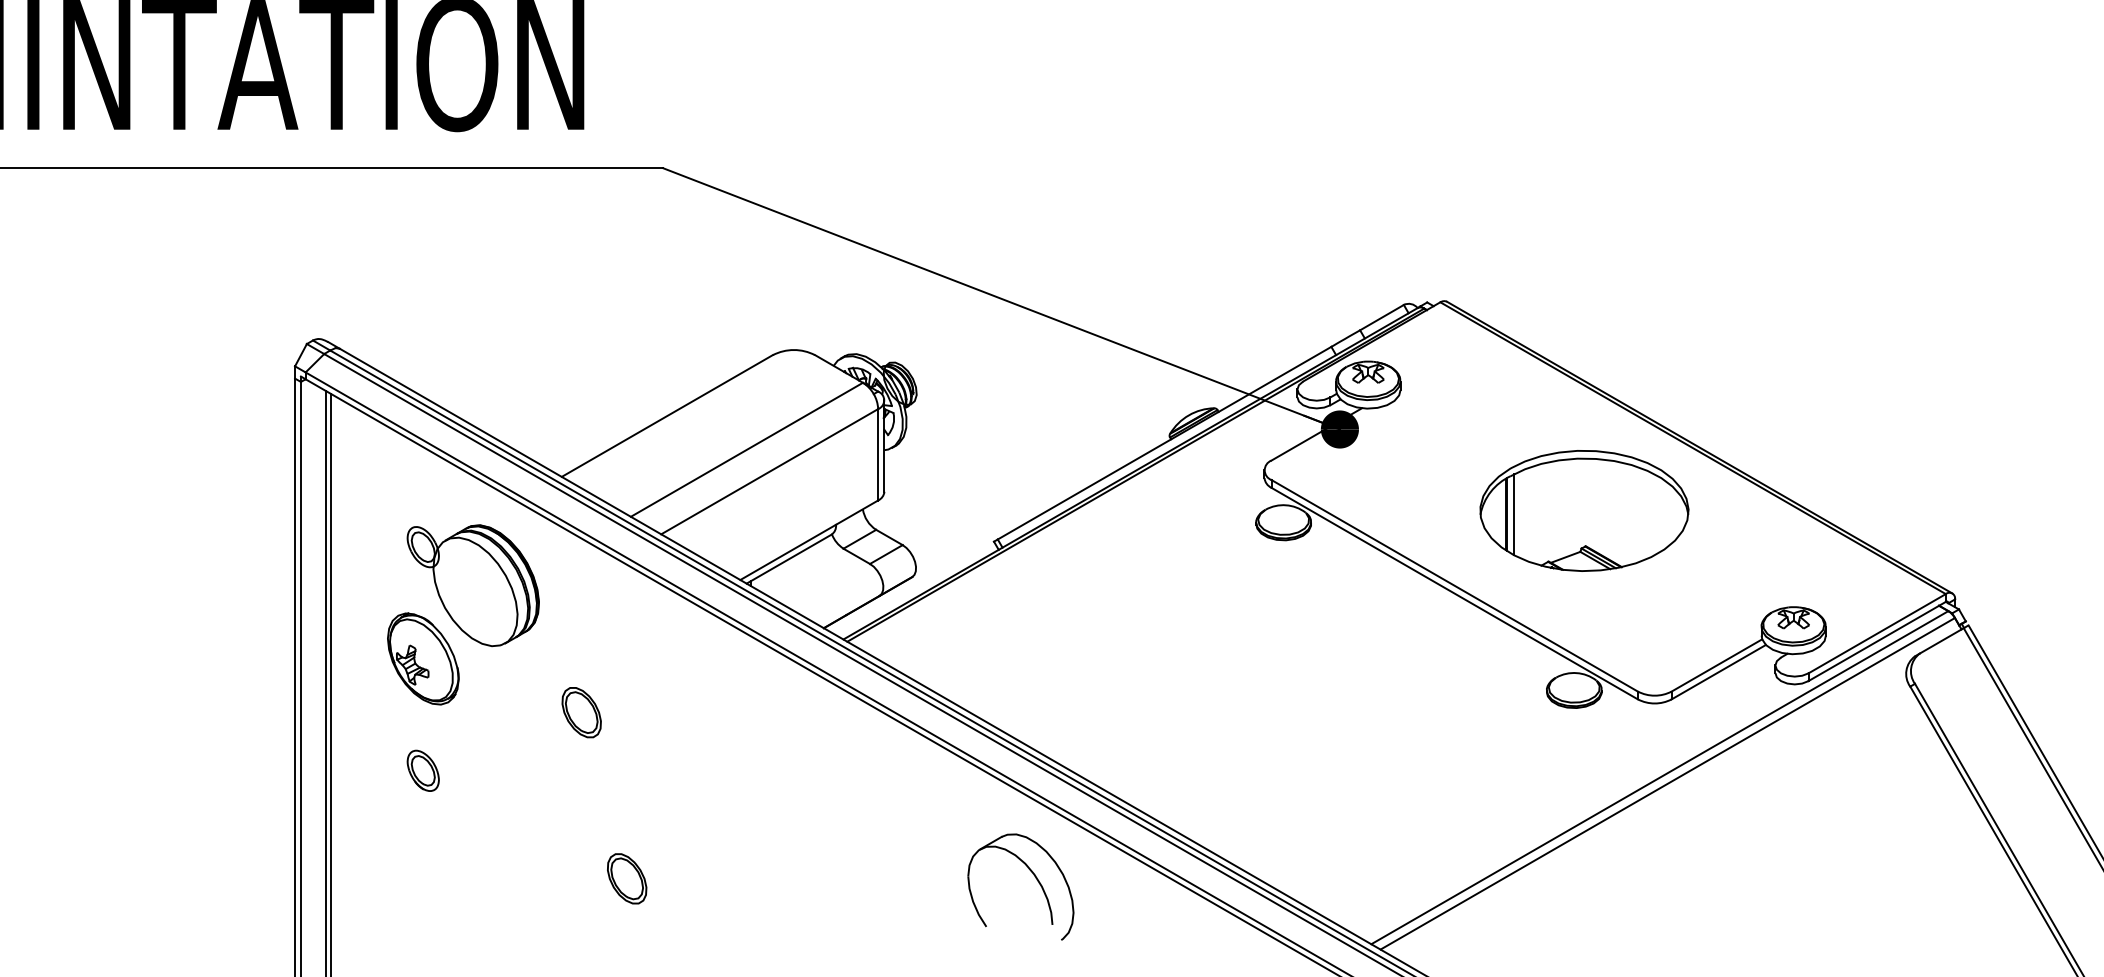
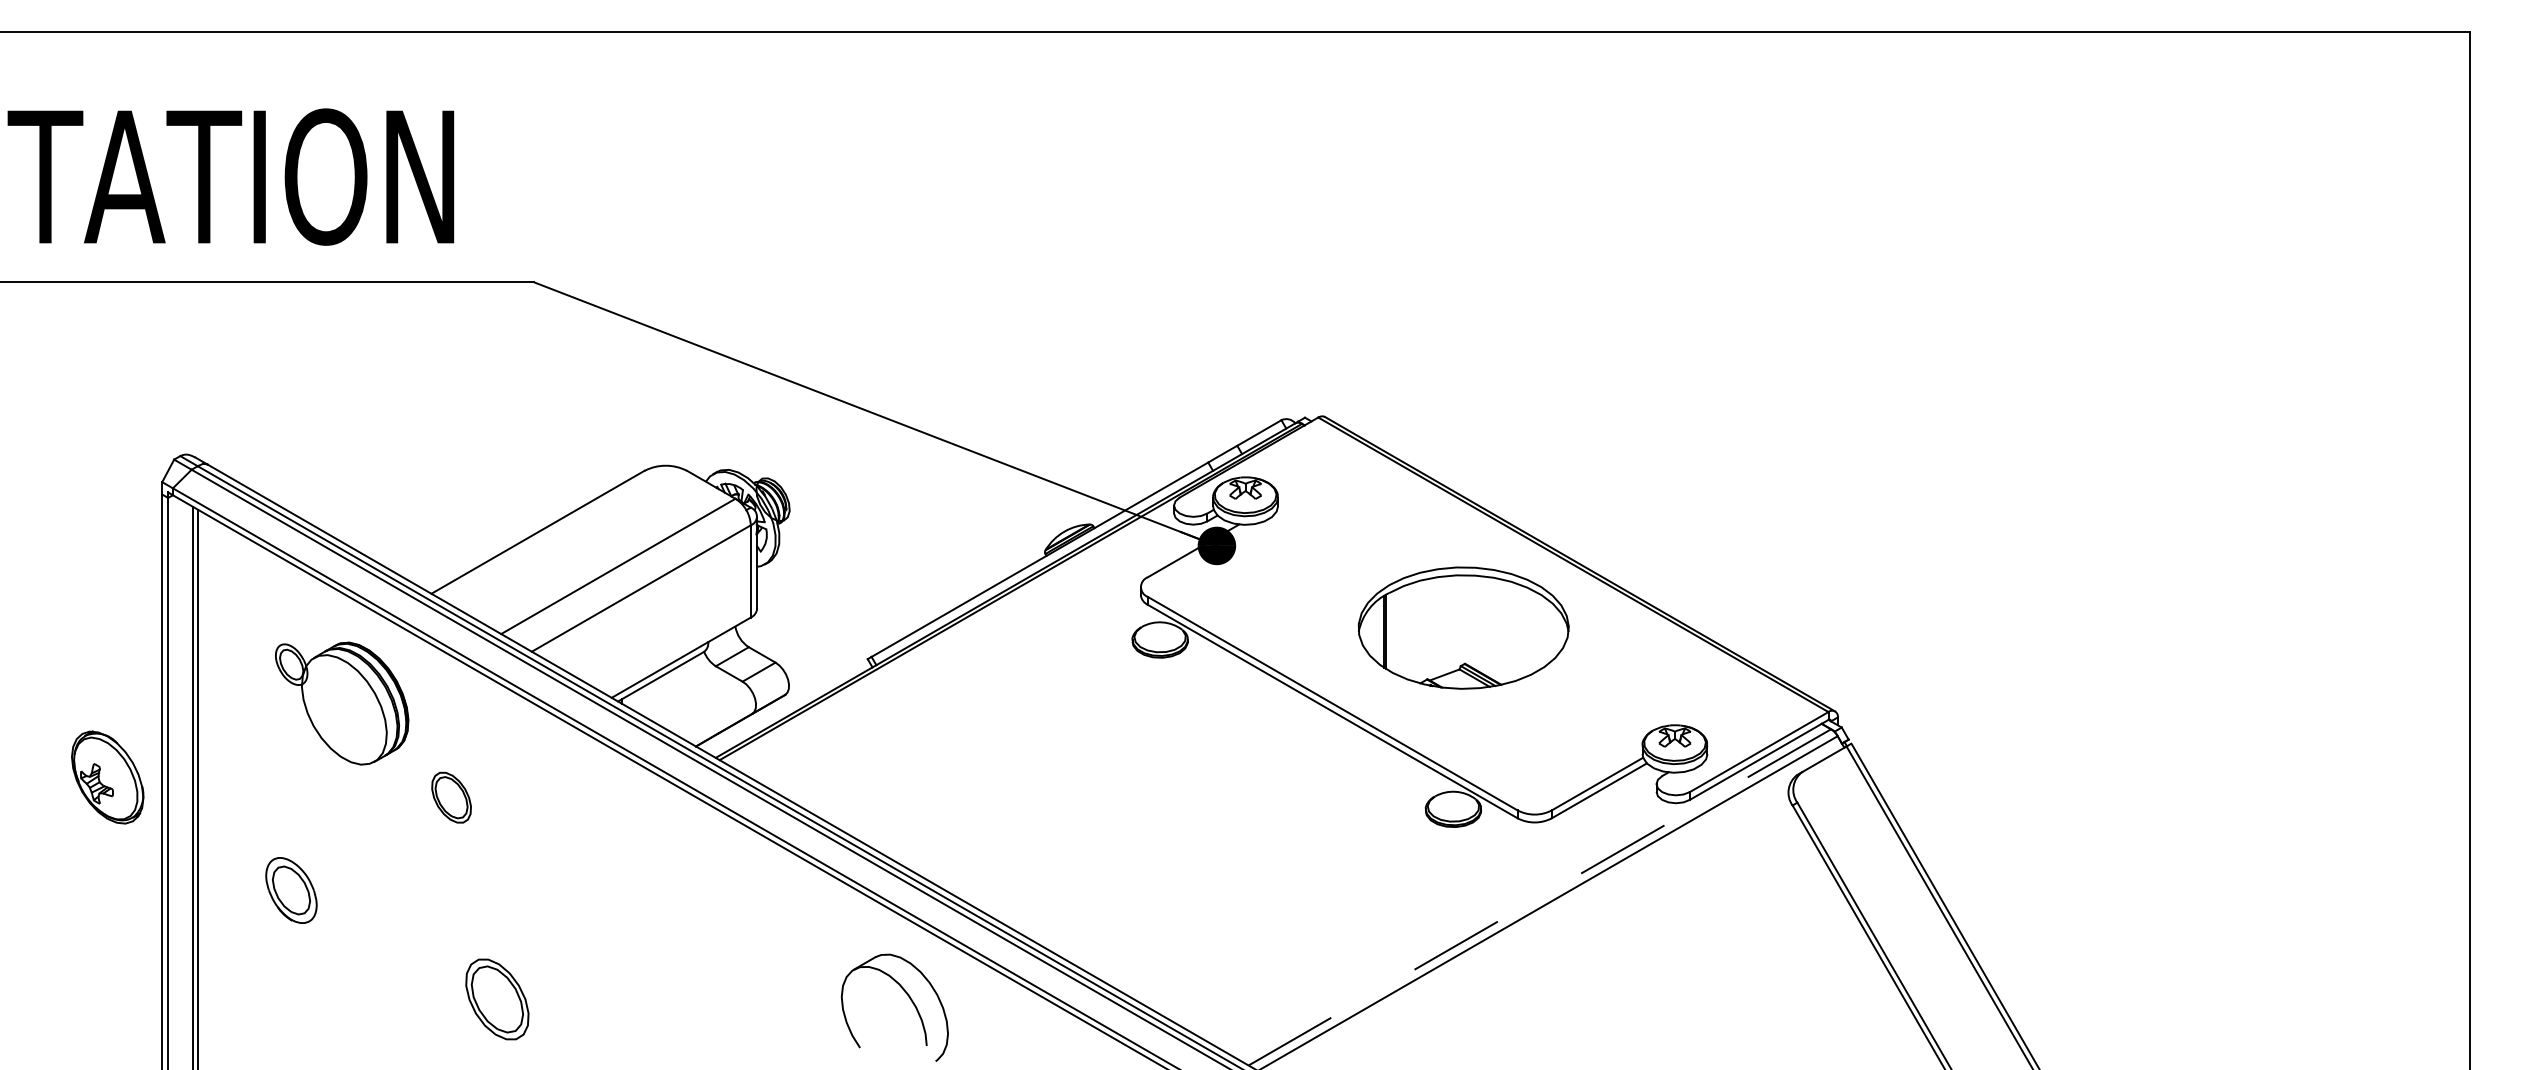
line: (1513, 514) -> (1392, 631), removed
part: (423, 658) -> (107, 777), moved
part: (581, 712) -> (451, 797), moved
part: (423, 770) -> (291, 890), size x1.6
line: (1659, 777) -> (1539, 897), solid -> dashed
part: (627, 878) -> (497, 999), size x1.6

